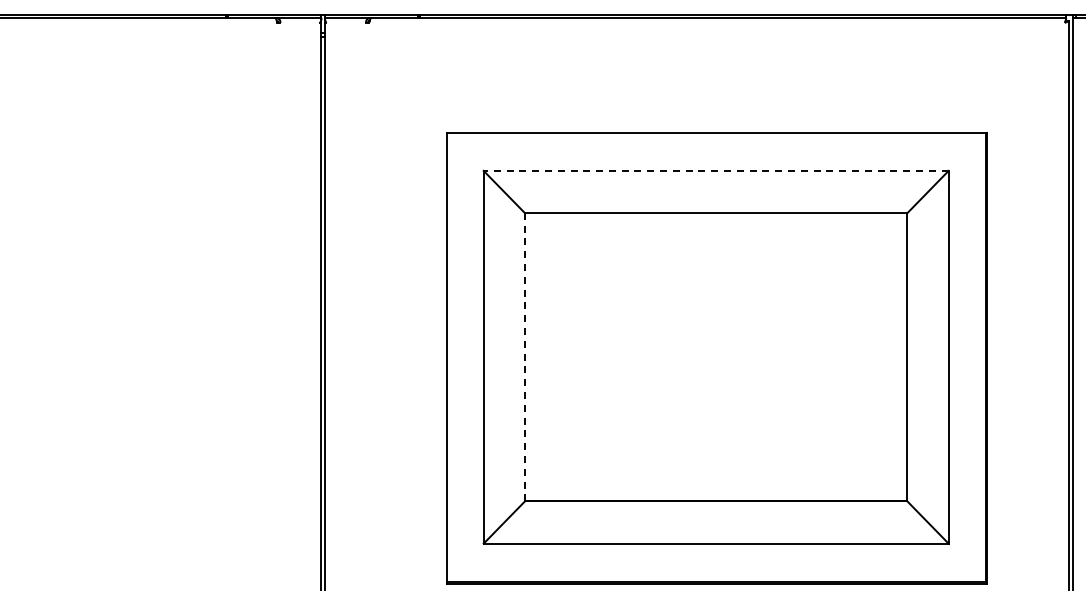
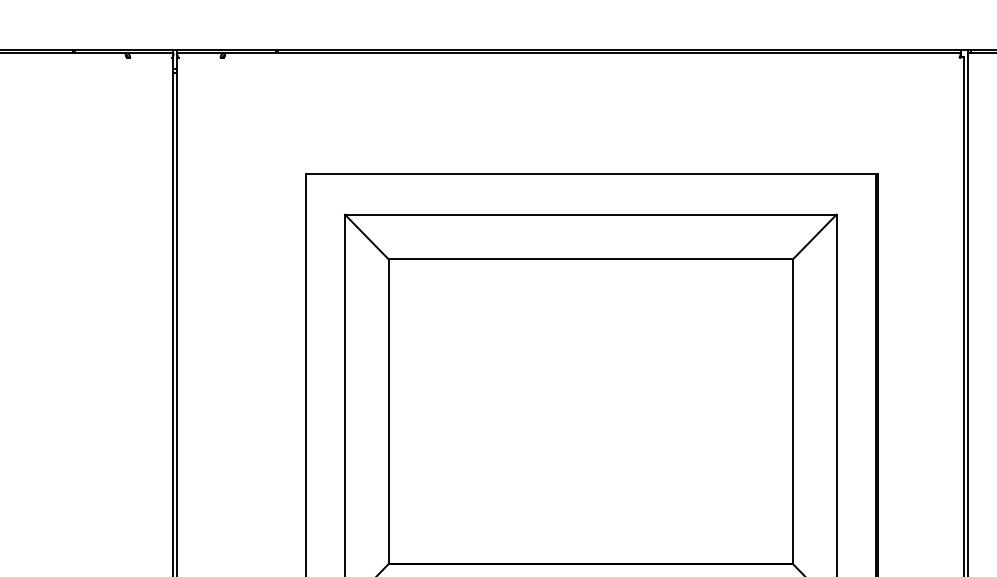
line: (715, 170) -> (590, 214), dashed -> solid
line: (524, 356) -> (388, 410), dashed -> solid

